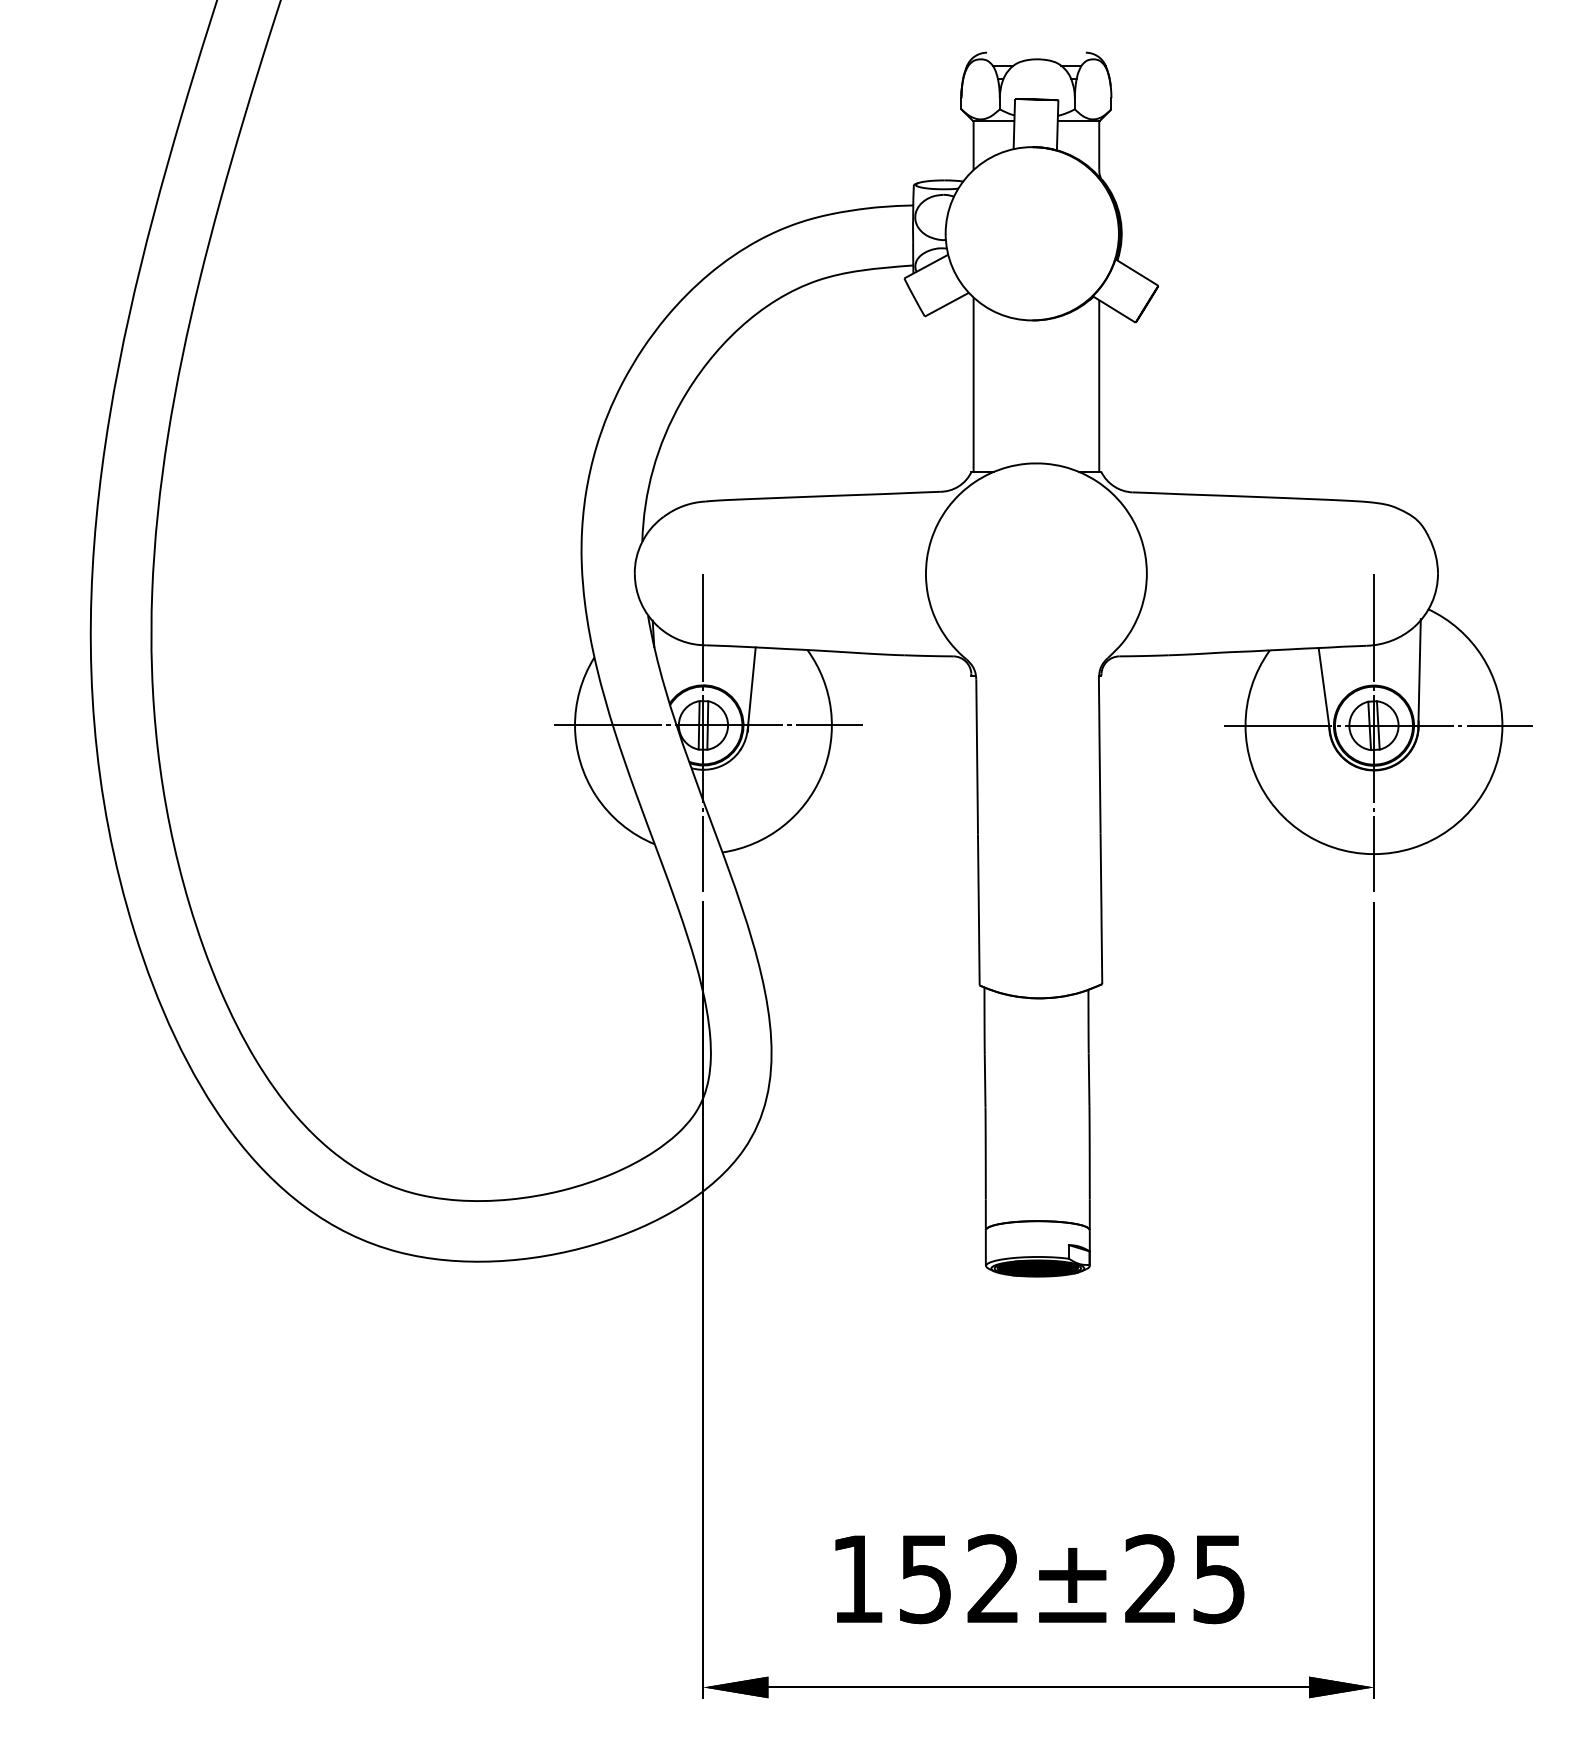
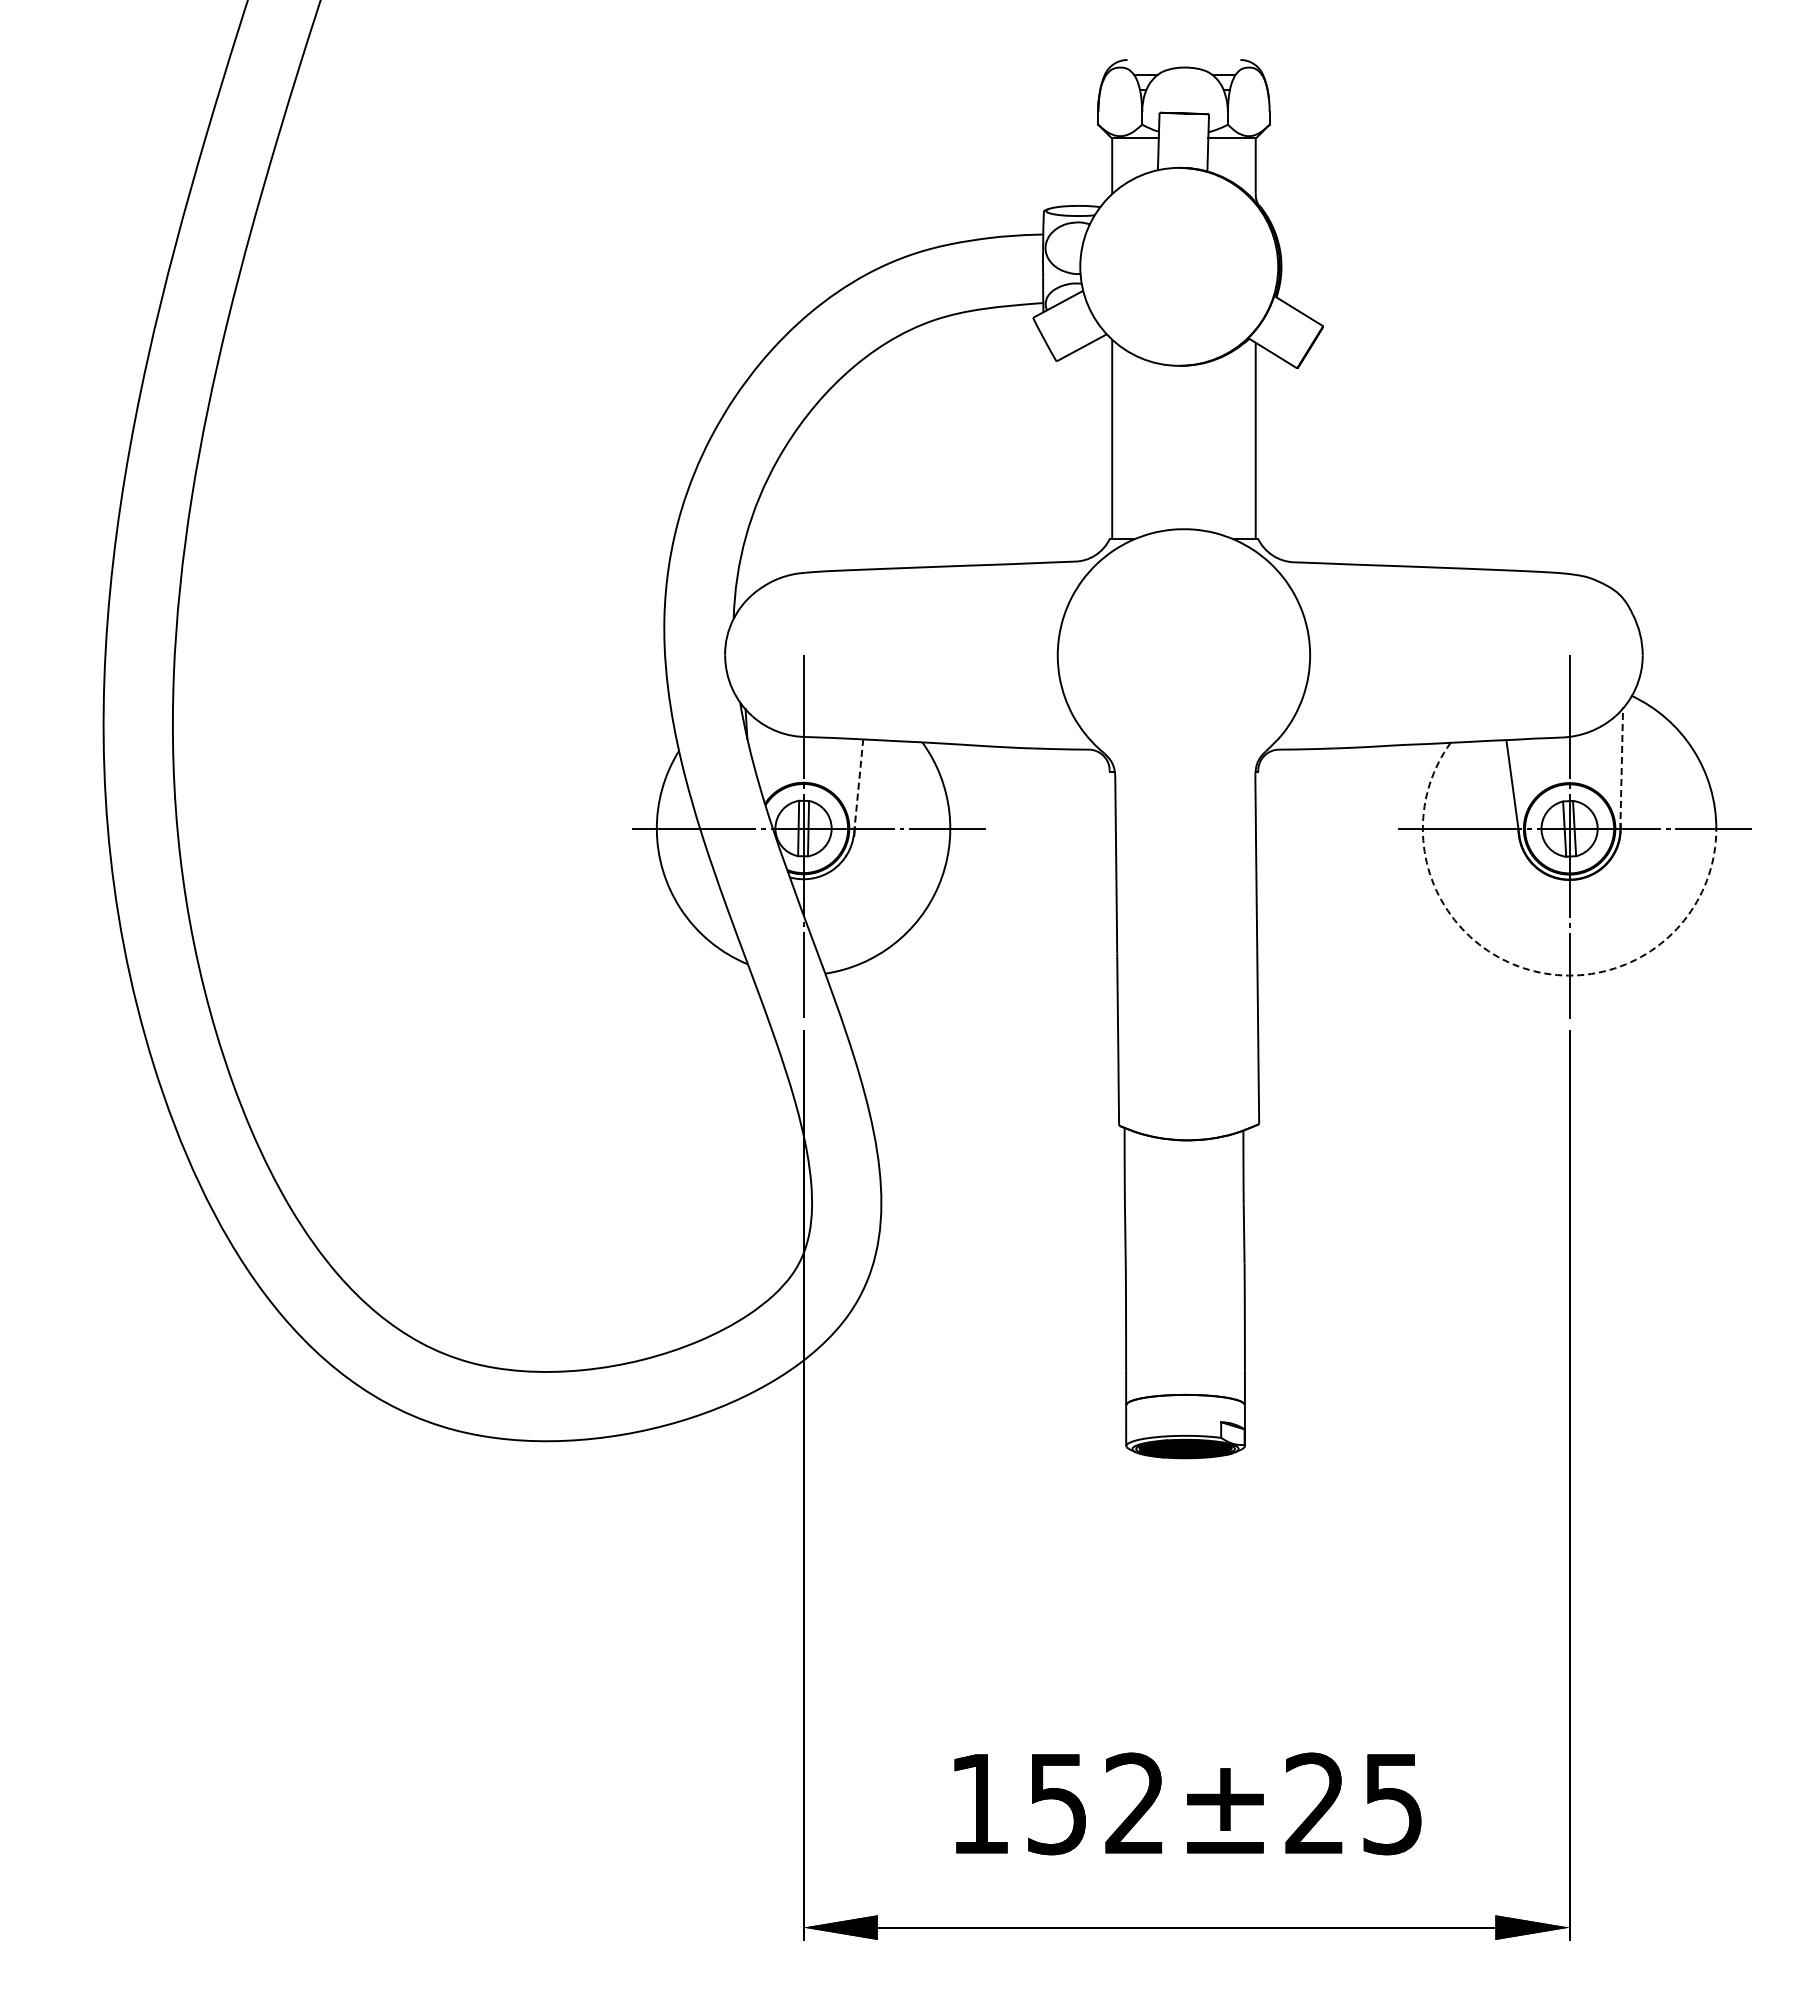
line: (1419, 672) -> (1621, 768), solid -> dashed
line: (751, 687) -> (858, 785), solid -> dashed
arc: (1333, 847) -> (1523, 968), solid -> dashed

